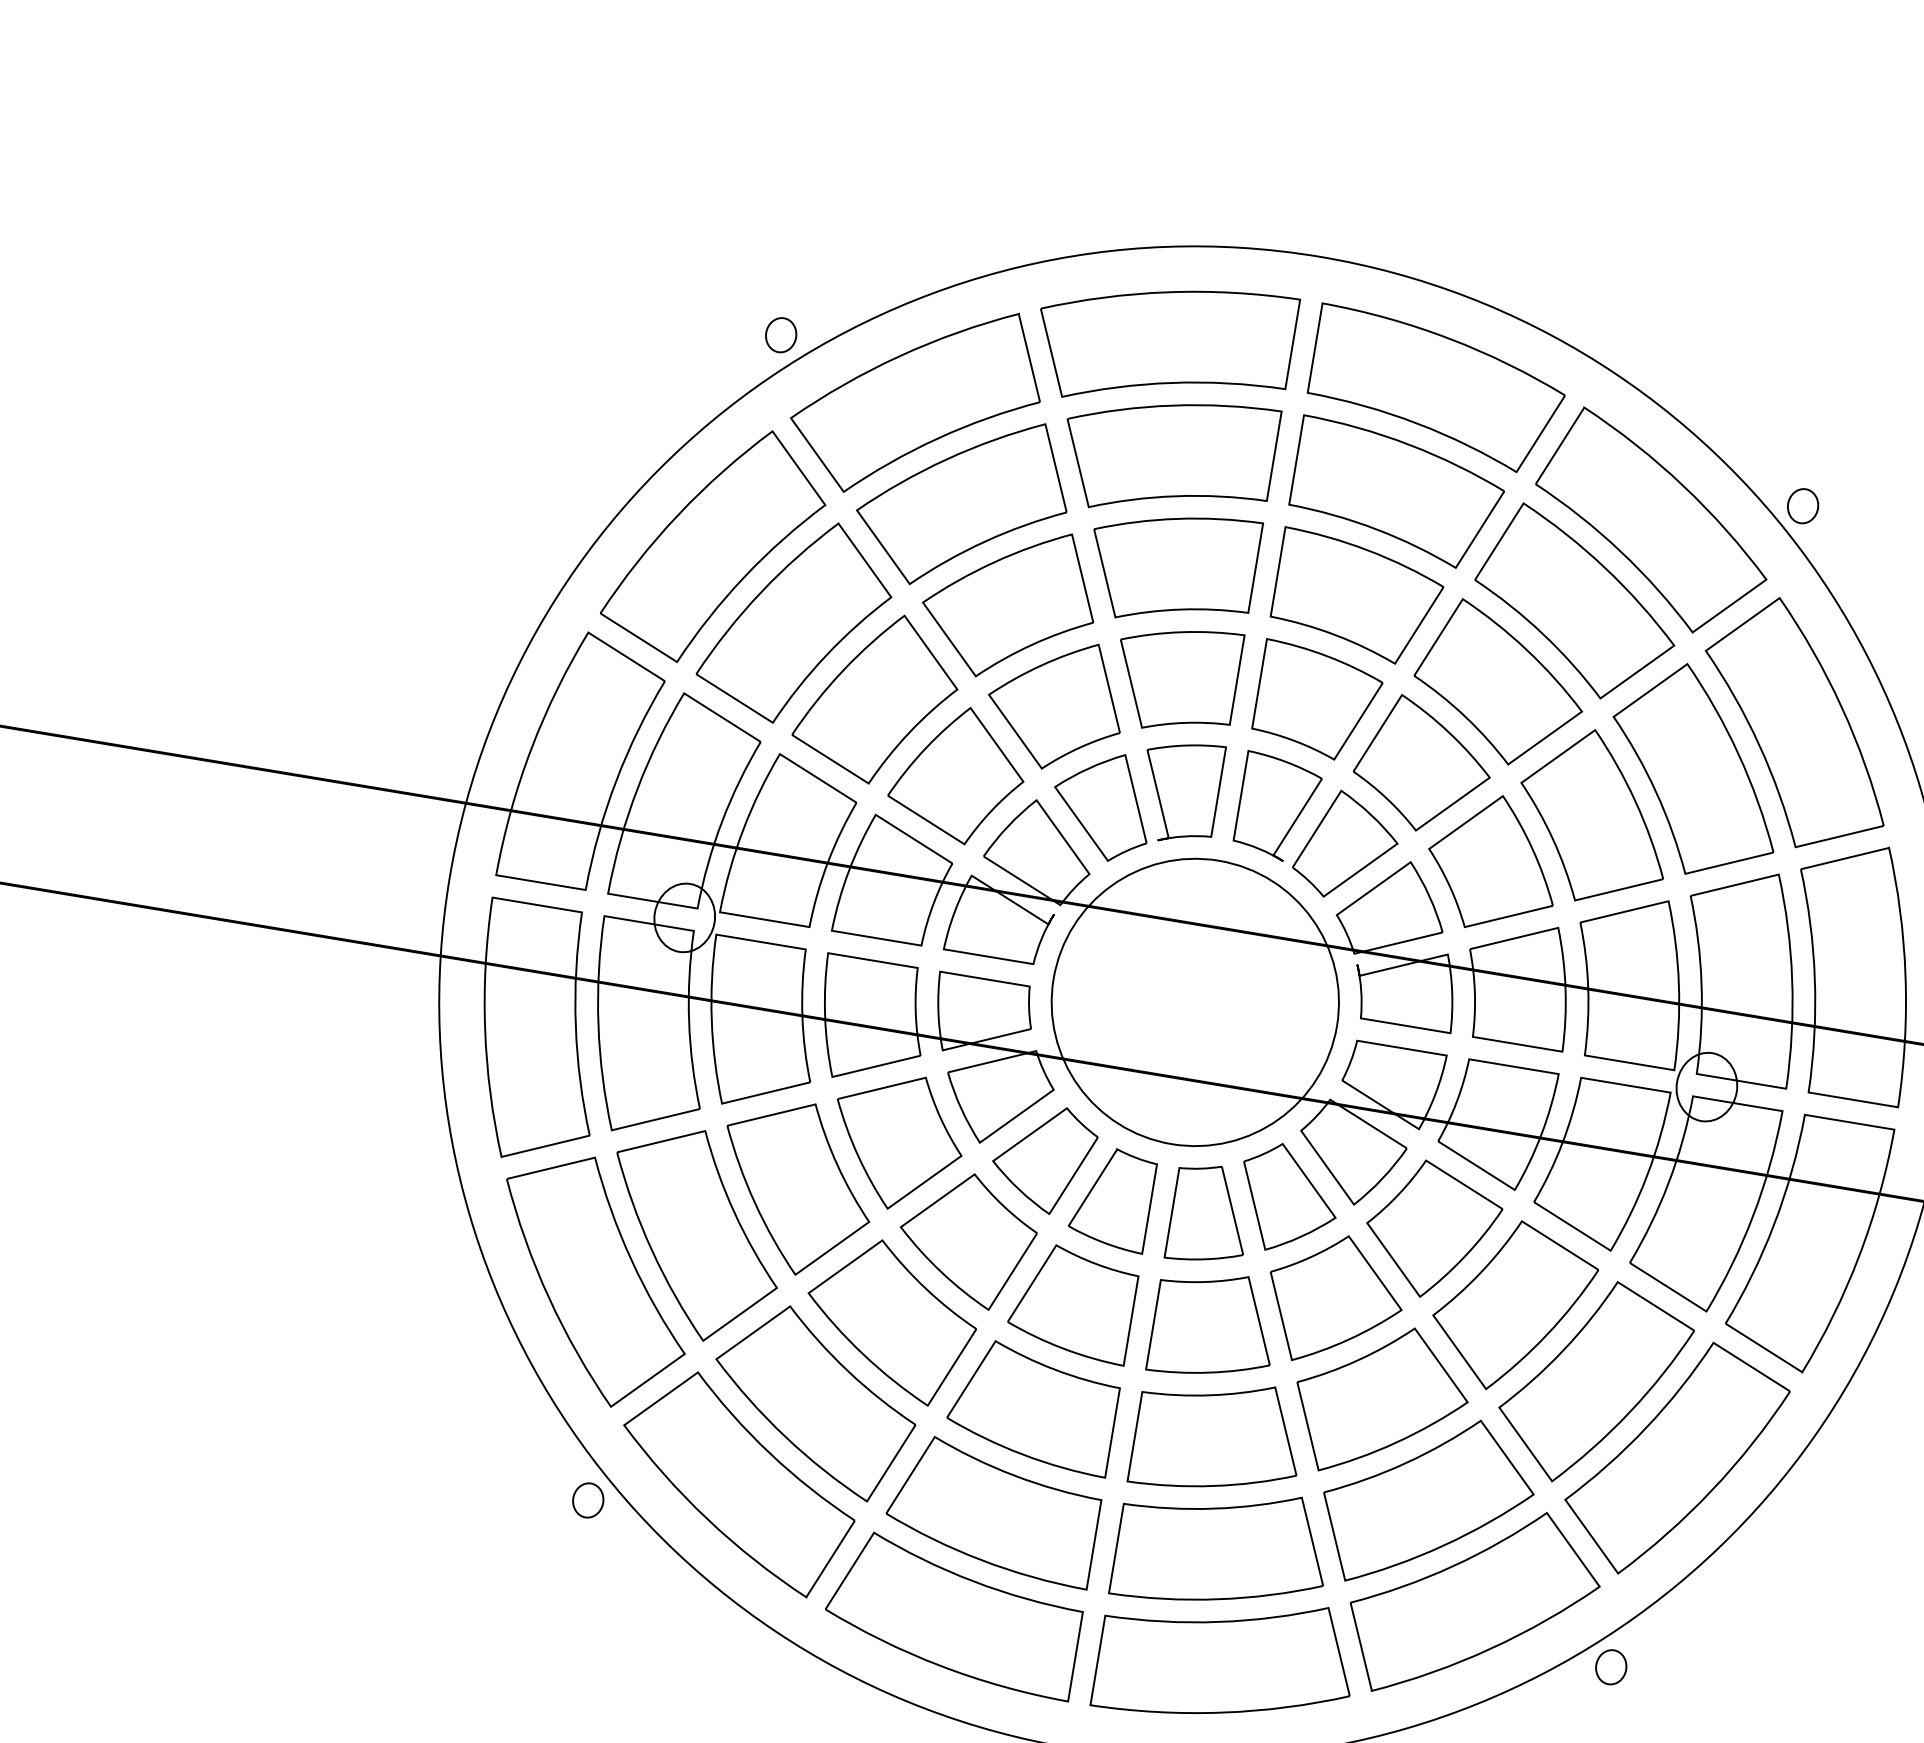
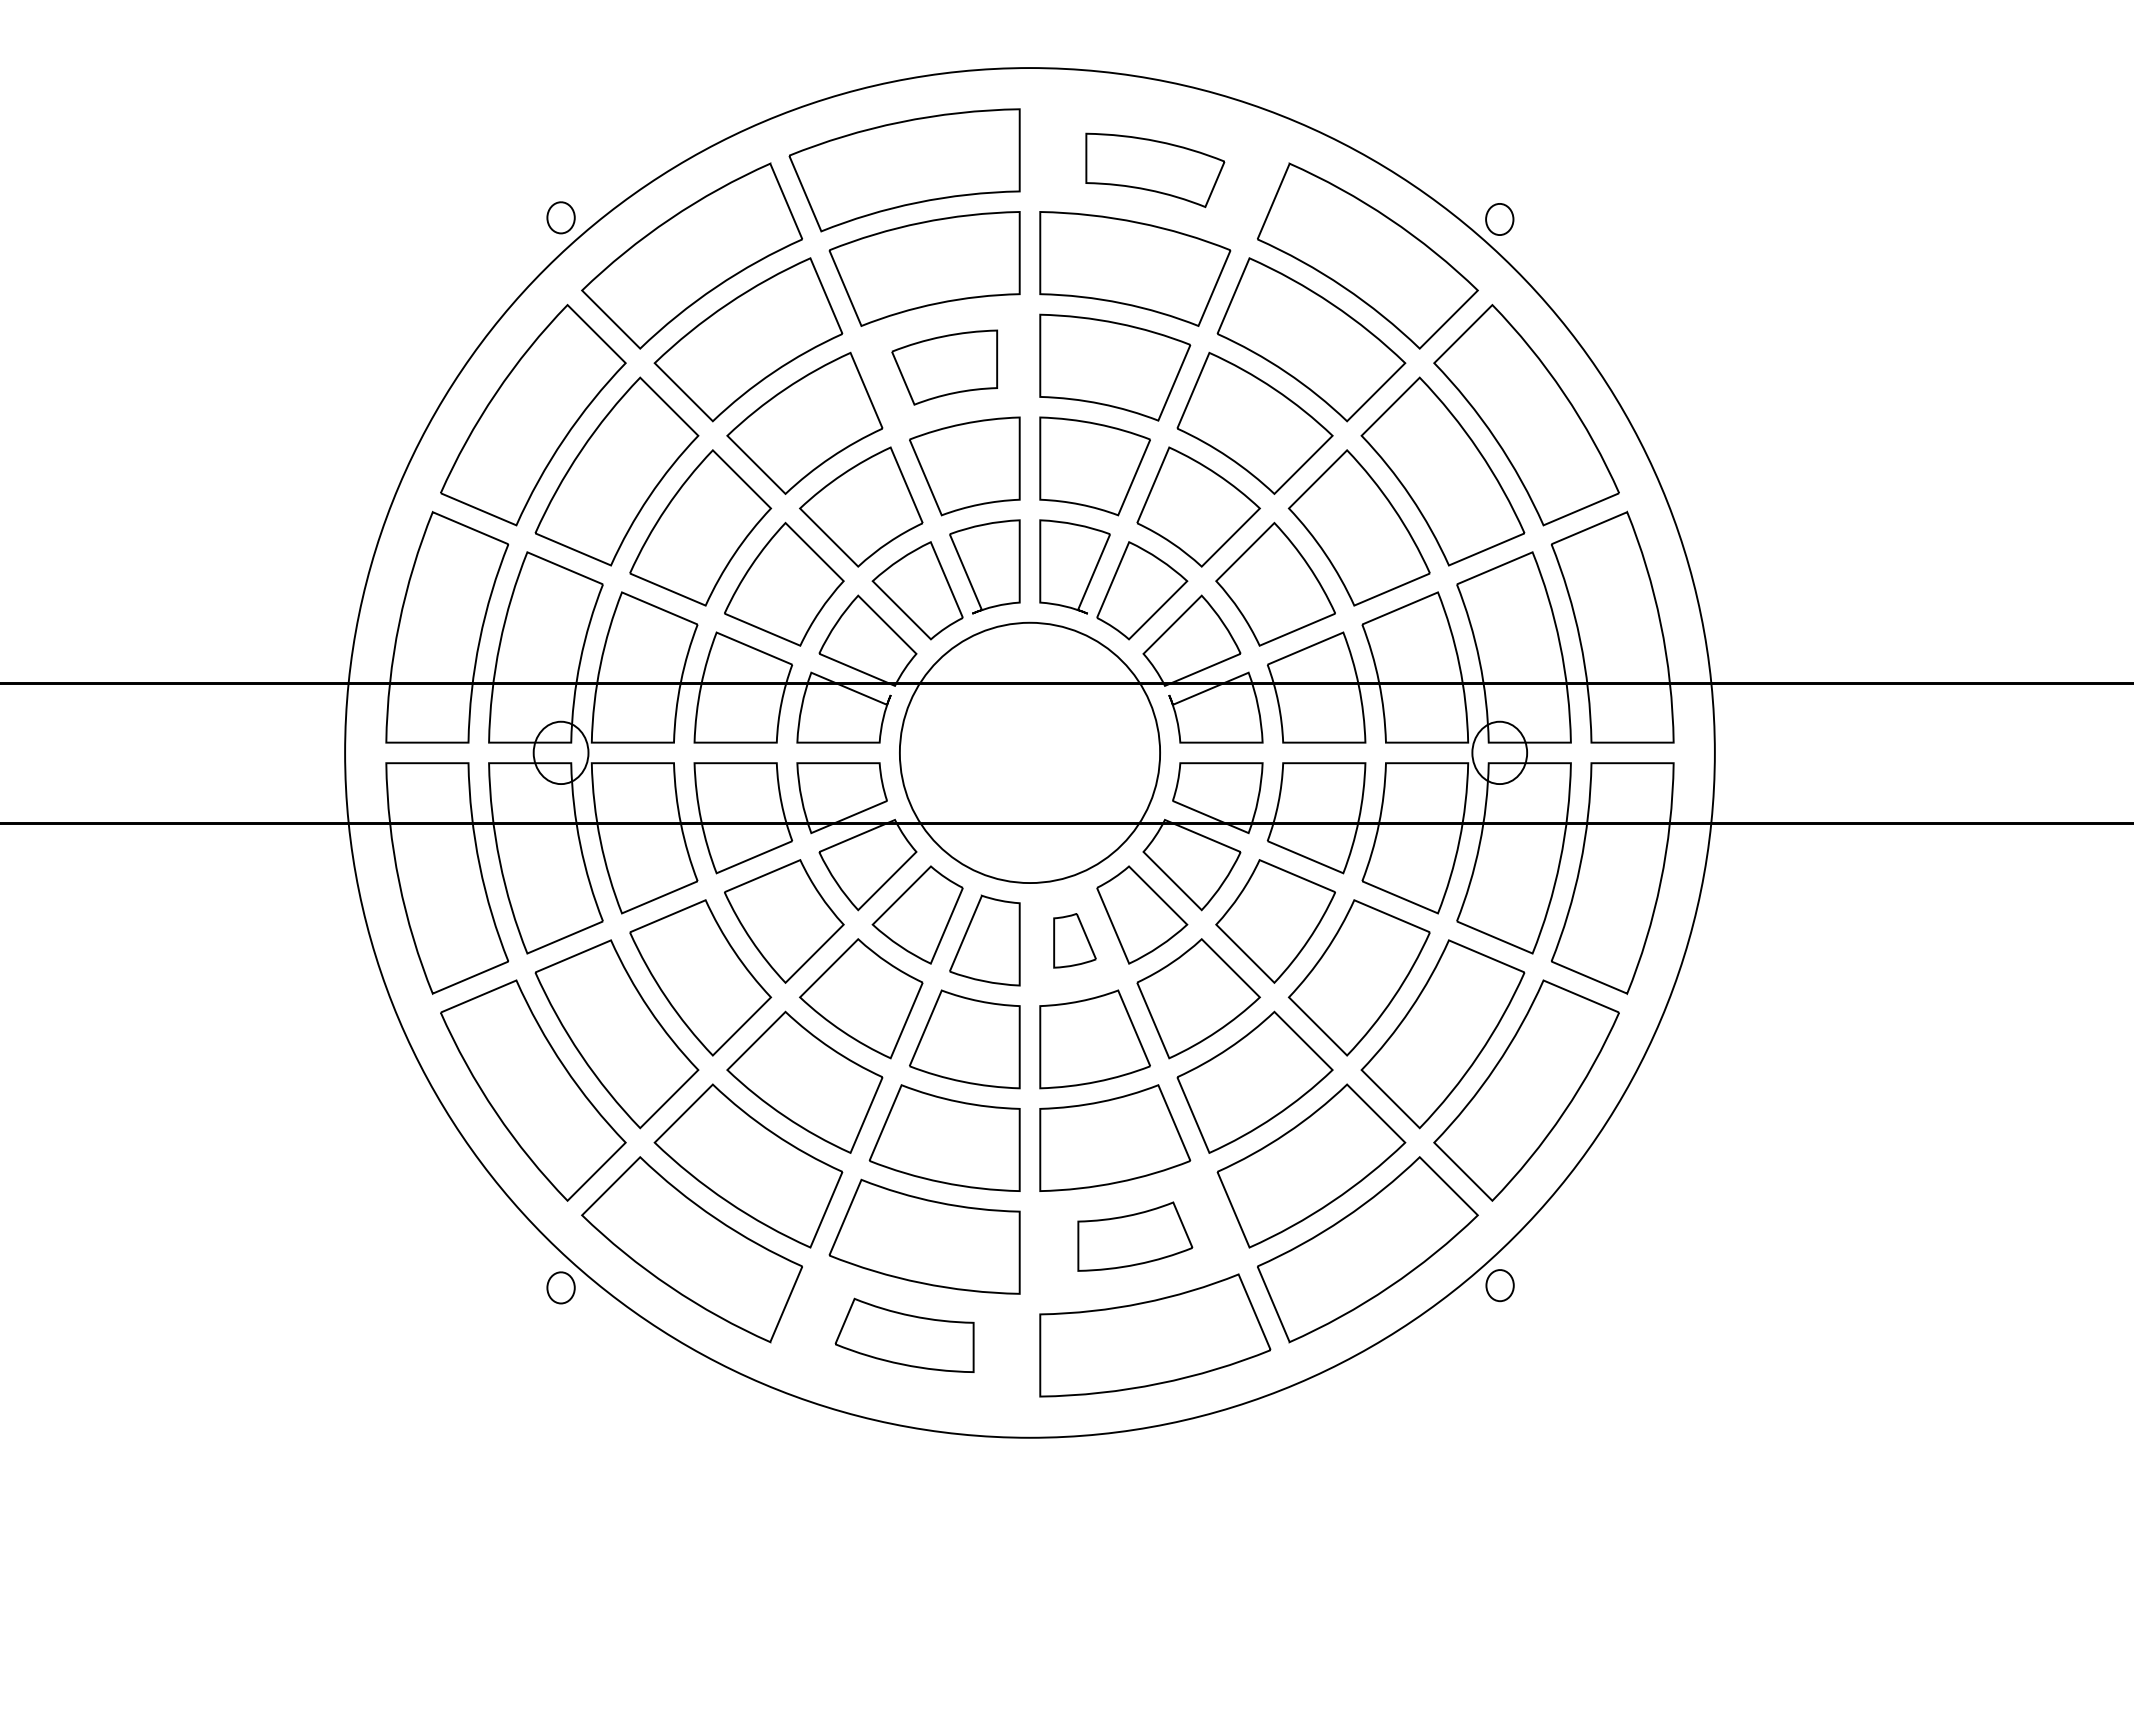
part: (1437, 390) -> (1155, 170), size x0.6
part: (1171, 567) -> (944, 367), size x0.7
part: (1209, 1214) -> (1074, 940), size x0.6
part: (1223, 1548) -> (1135, 1236), size x0.6
part: (953, 1614) -> (904, 1335), size x0.6

